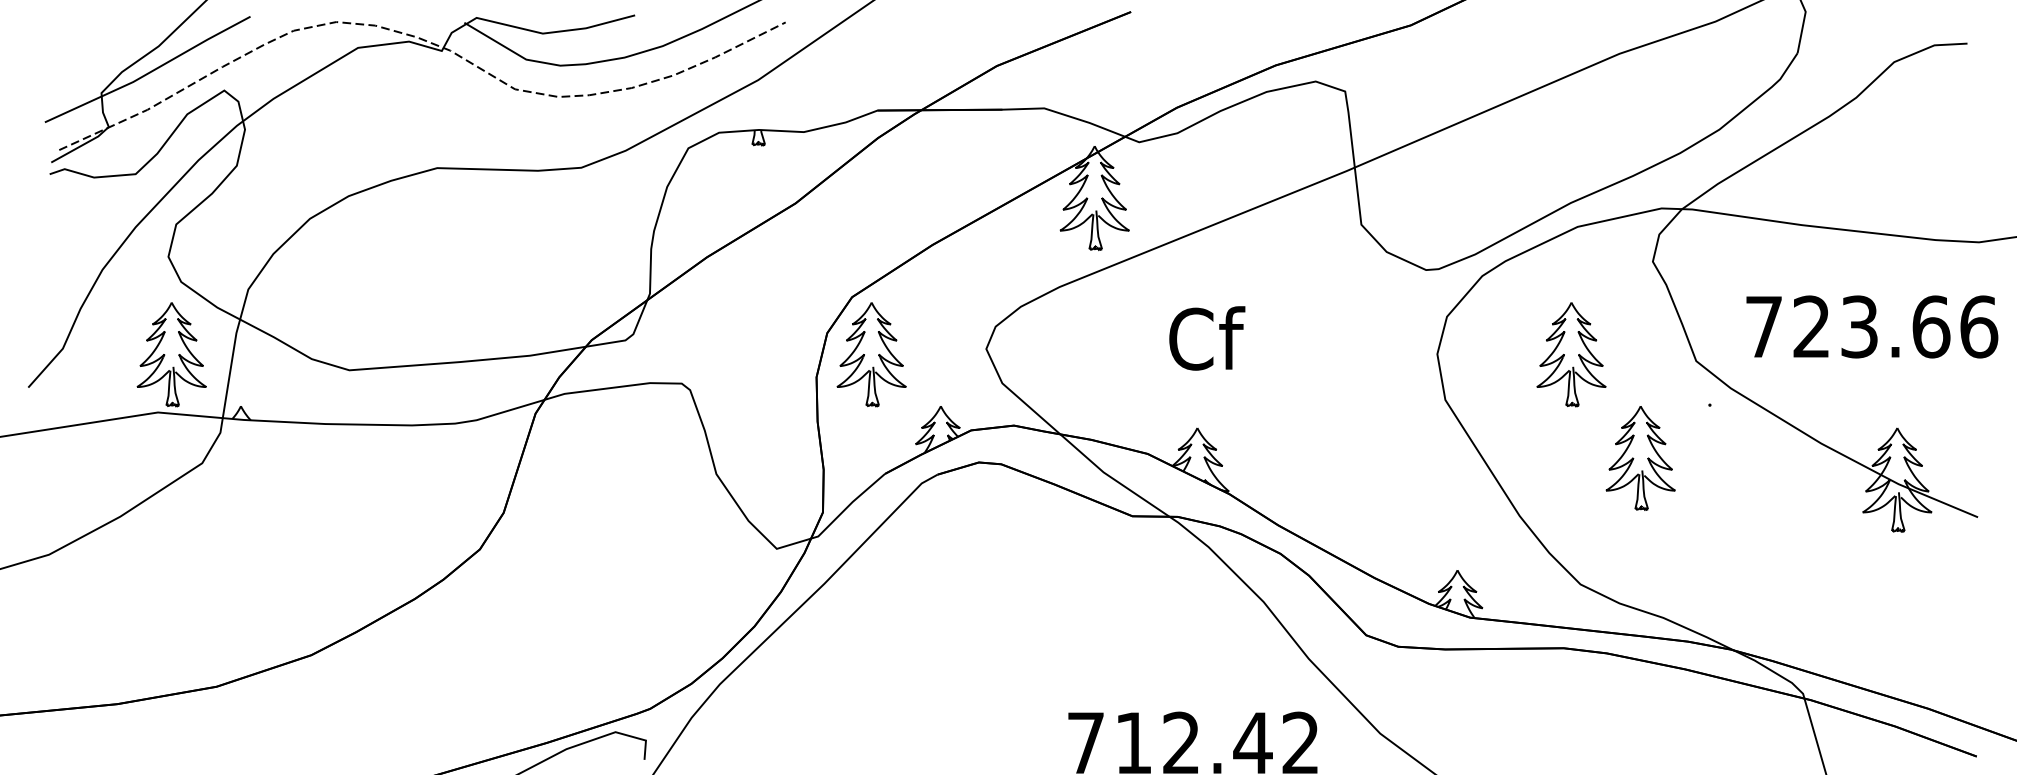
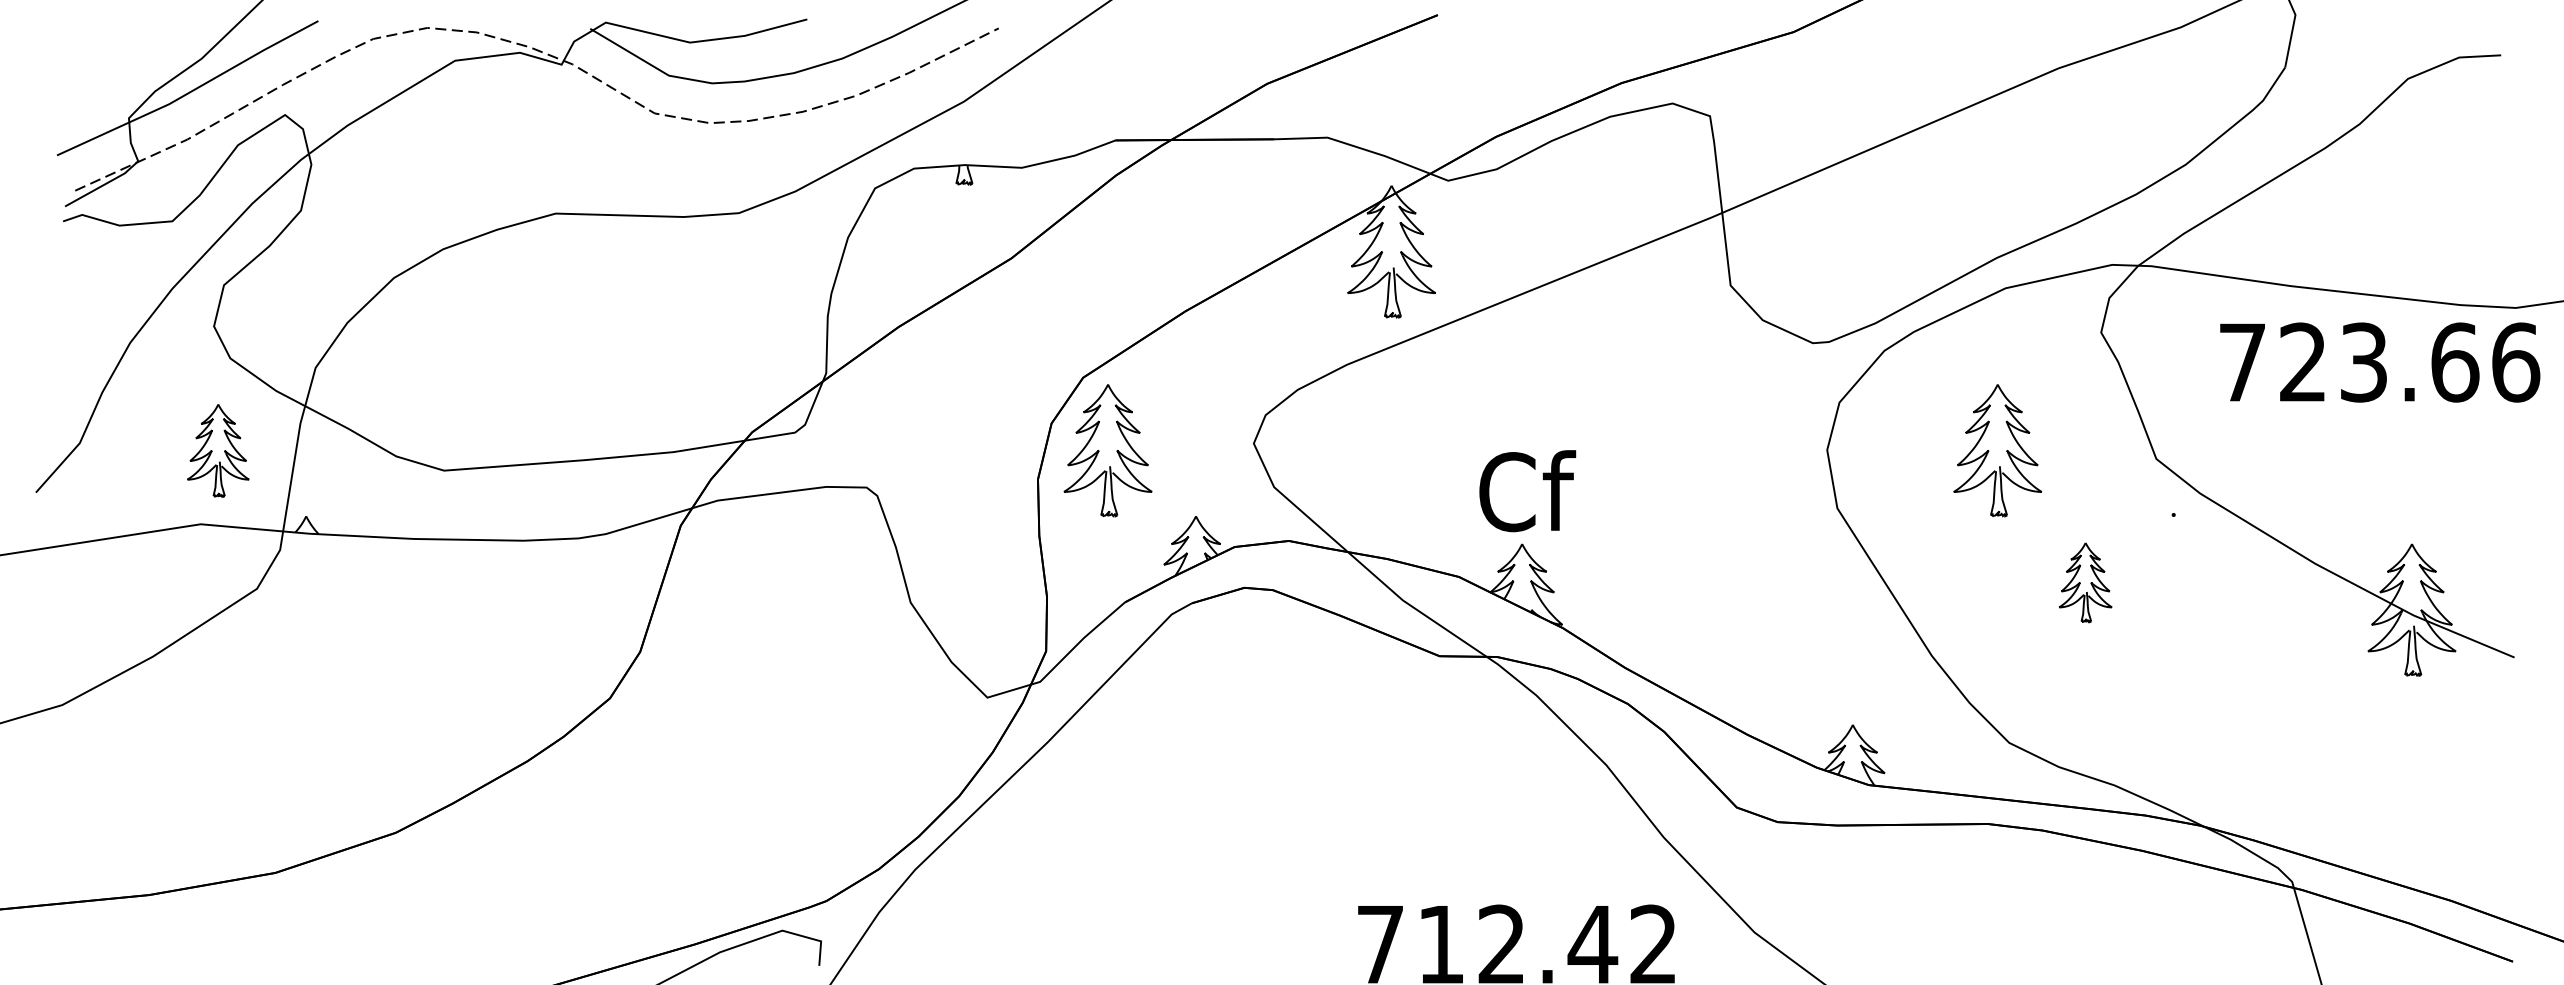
text: (1872, 326) -> (2380, 362), moved
text: (1207, 338) -> (1527, 491), moved
part: (171, 354) -> (218, 450), size x0.7
part: (1640, 458) -> (2085, 582), size x0.6

